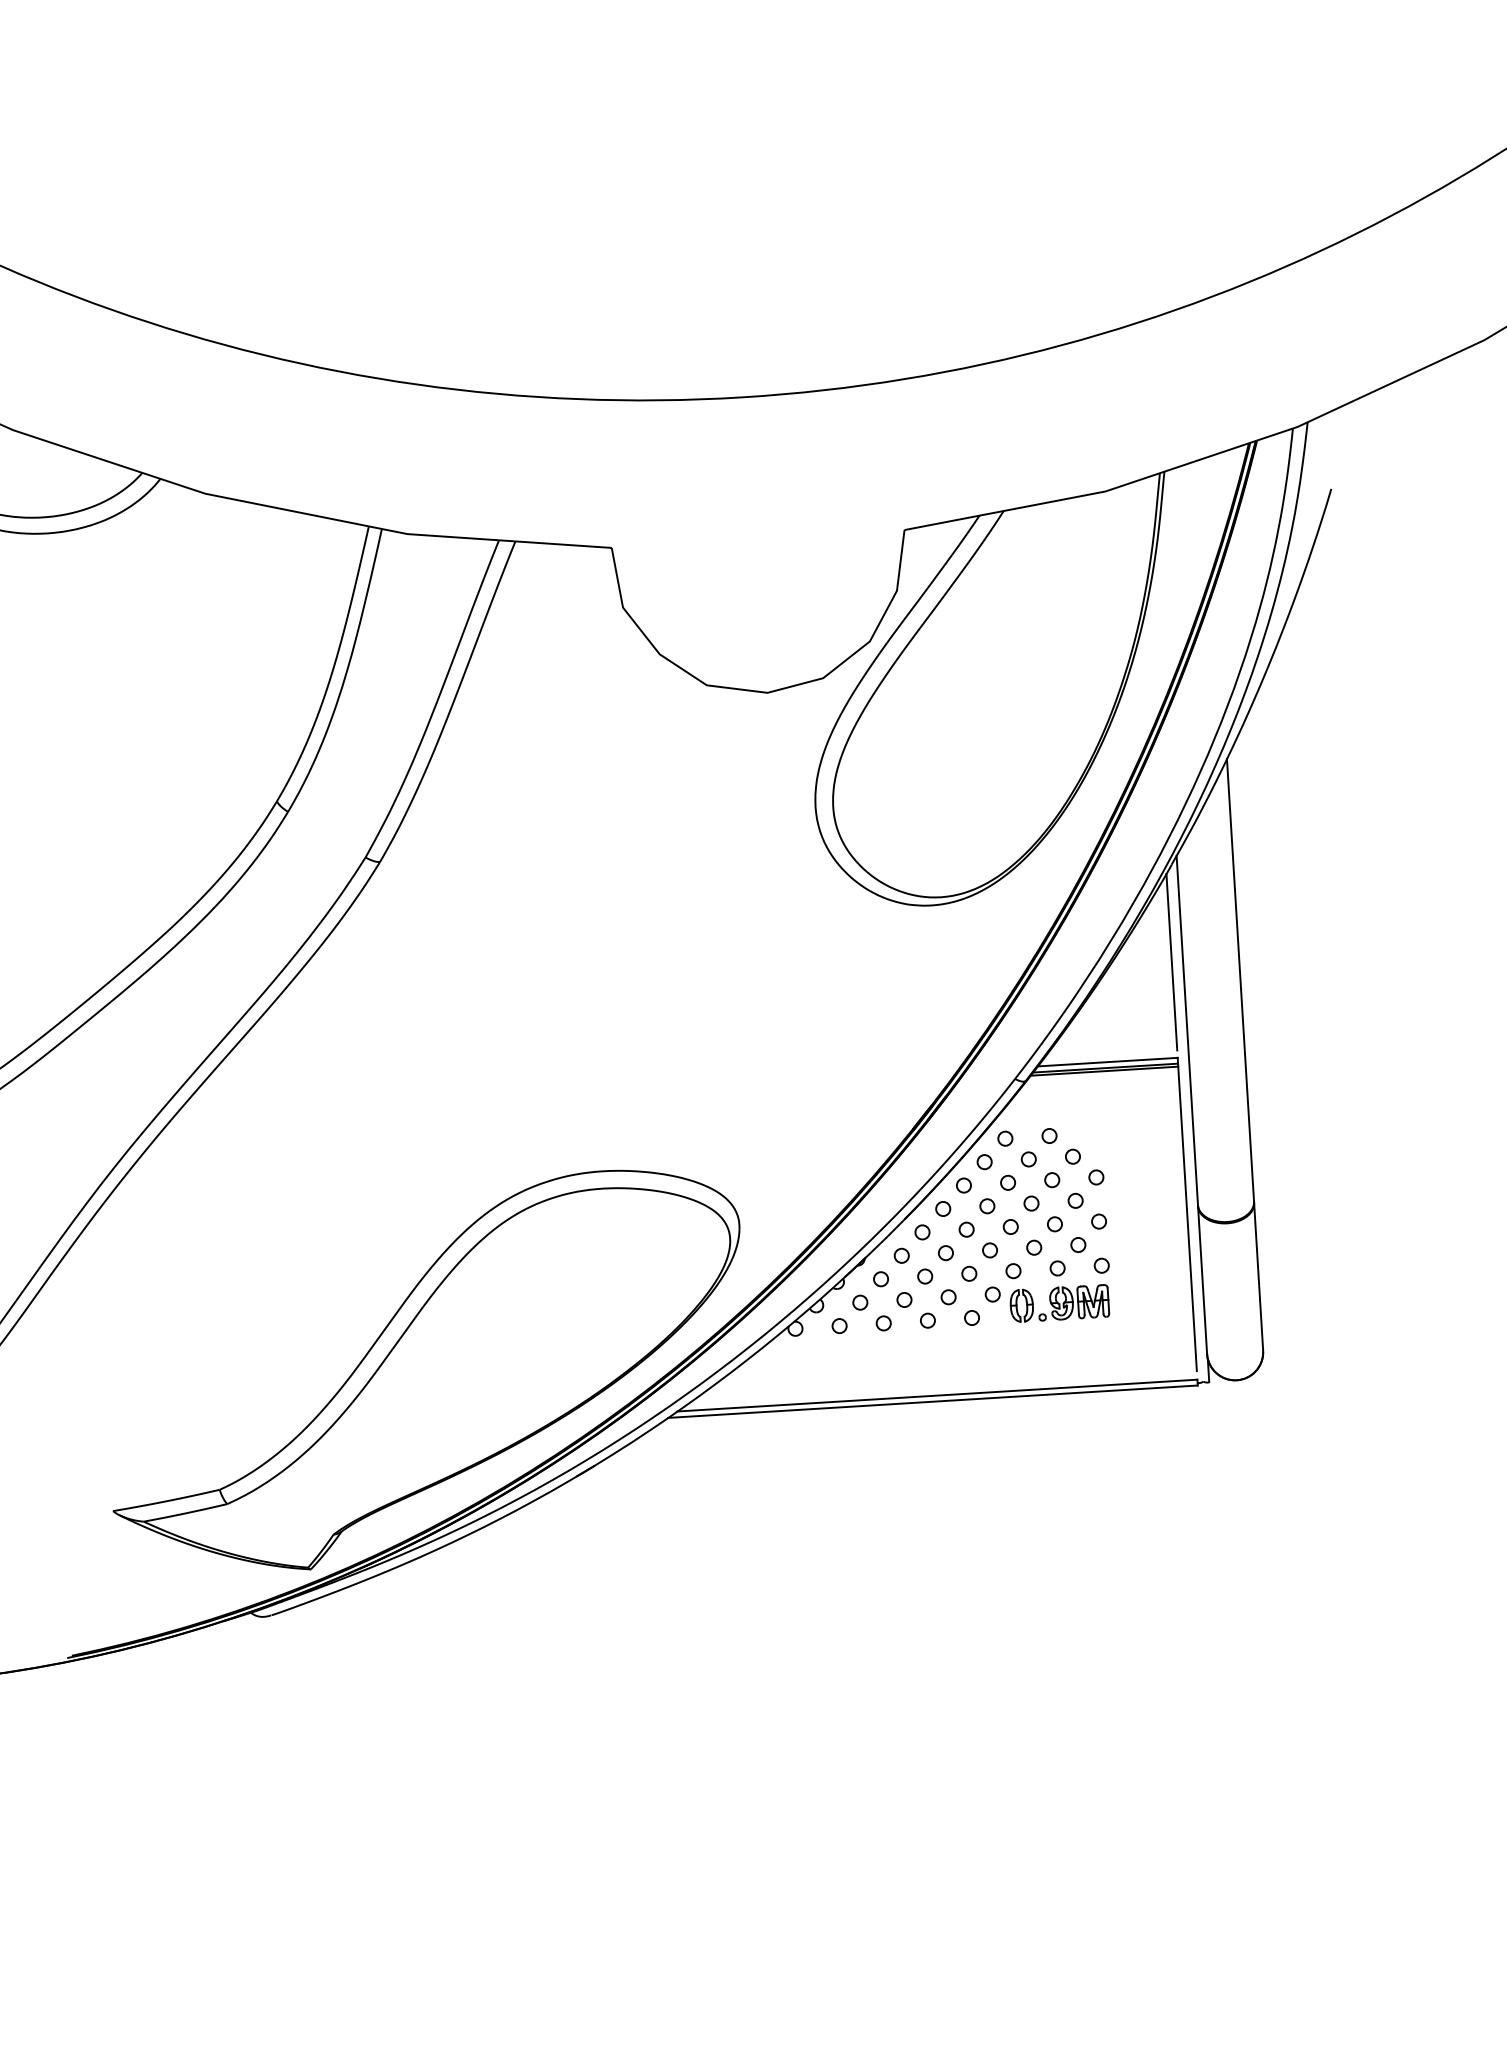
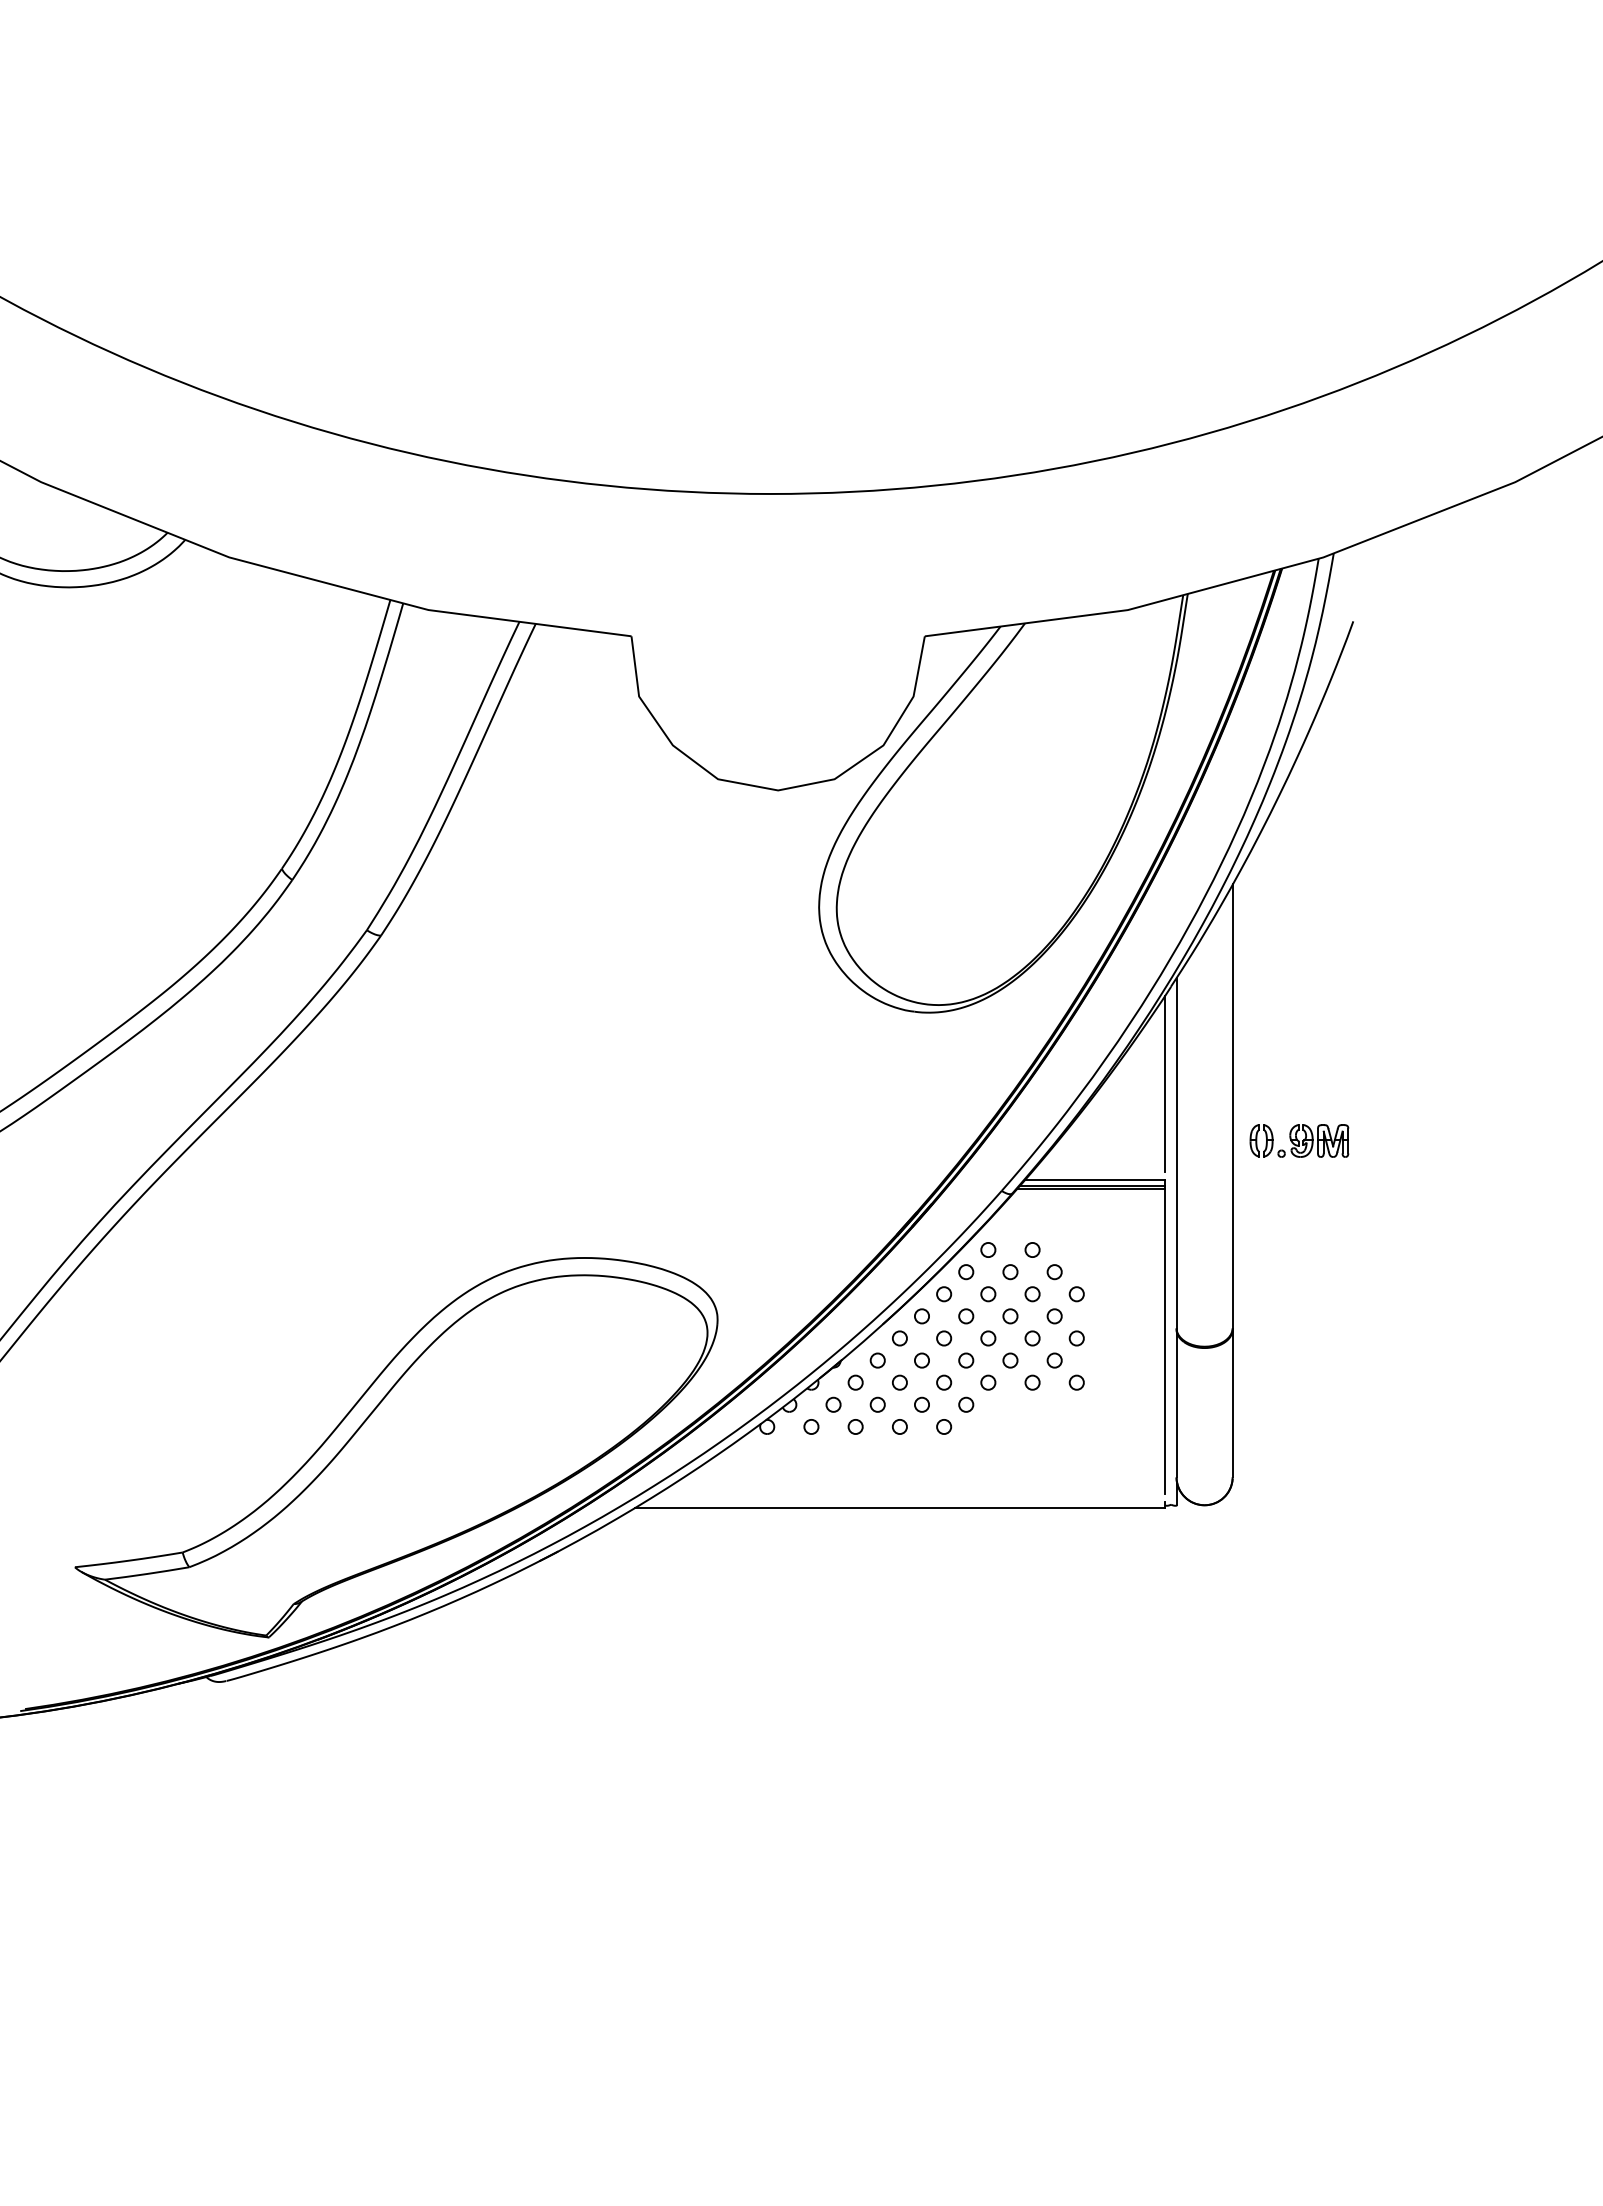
part: (1059, 1303) -> (1299, 1140), moved
line: (937, 1395) -> (904, 1502), removed

